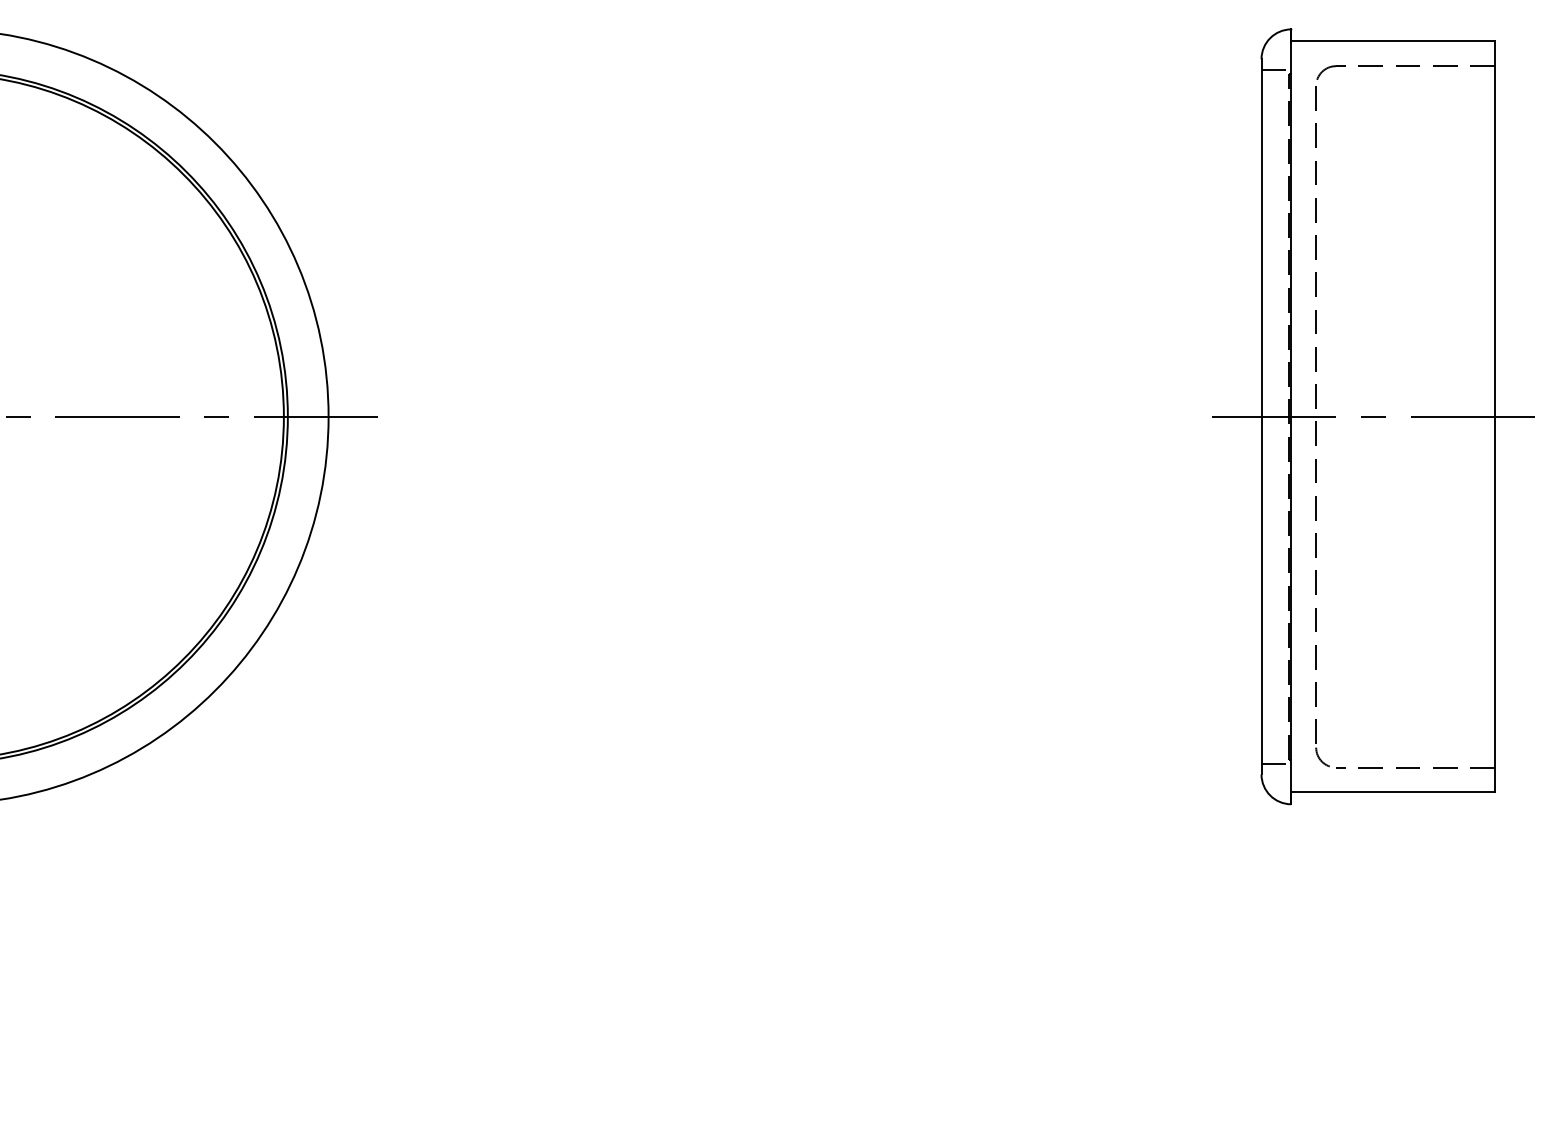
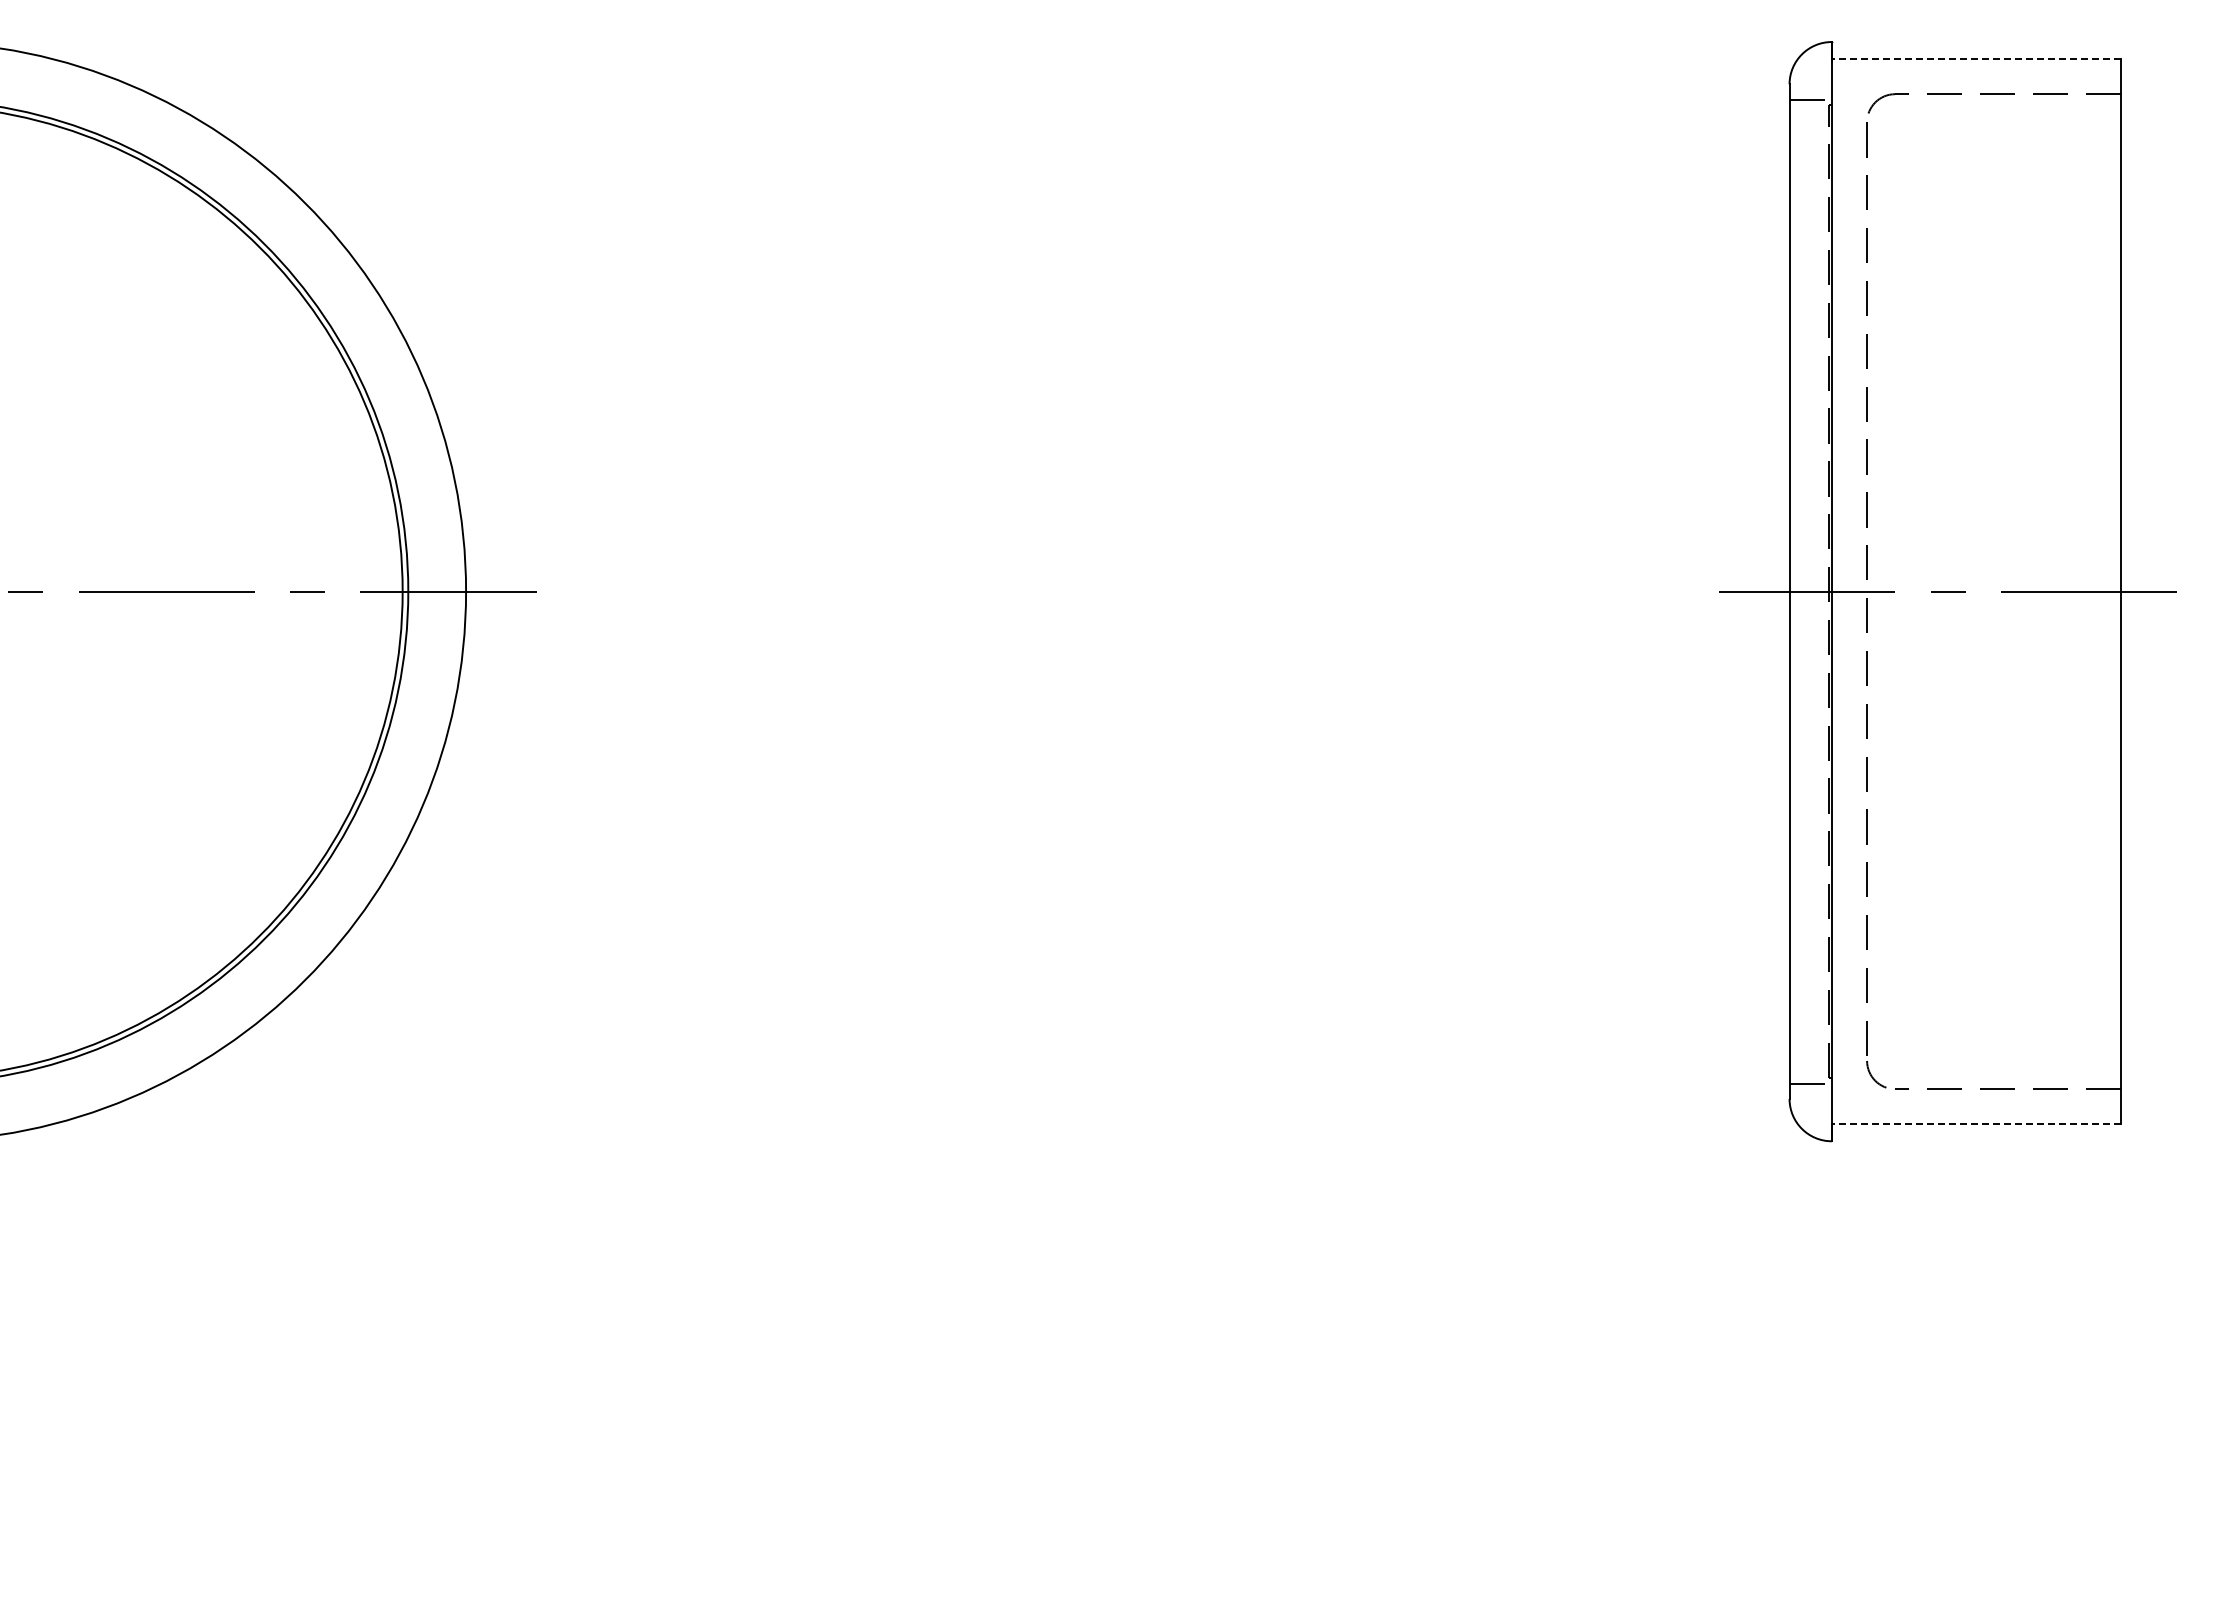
line: (1392, 41) -> (1975, 58), solid -> dashed
line: (1392, 792) -> (1975, 1124), solid -> dashed

